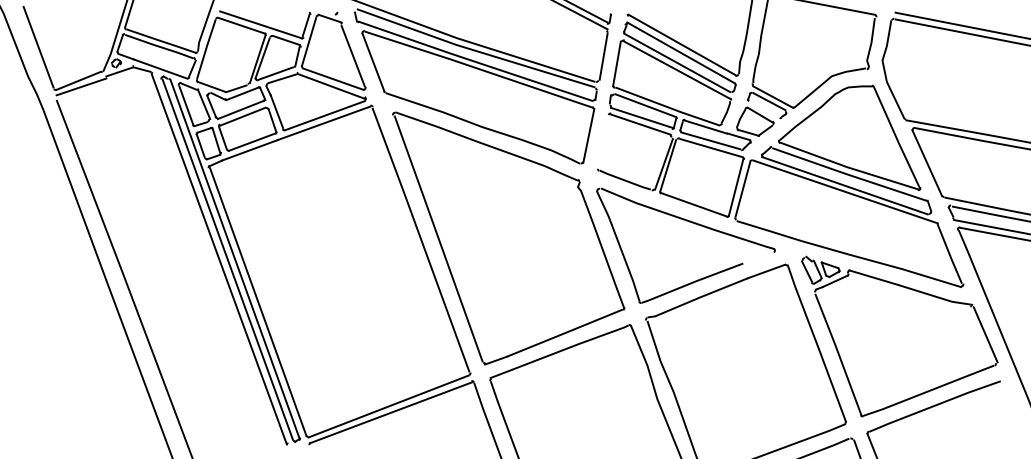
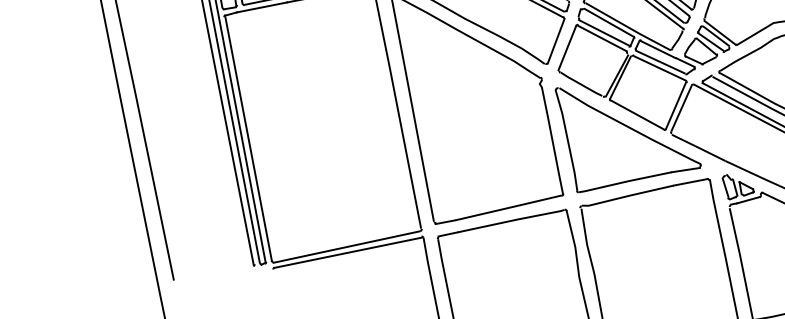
line: (763, 108) -> (710, 41), added
line: (602, 141) -> (567, 47), added
line: (758, 258) -> (685, 170), added

